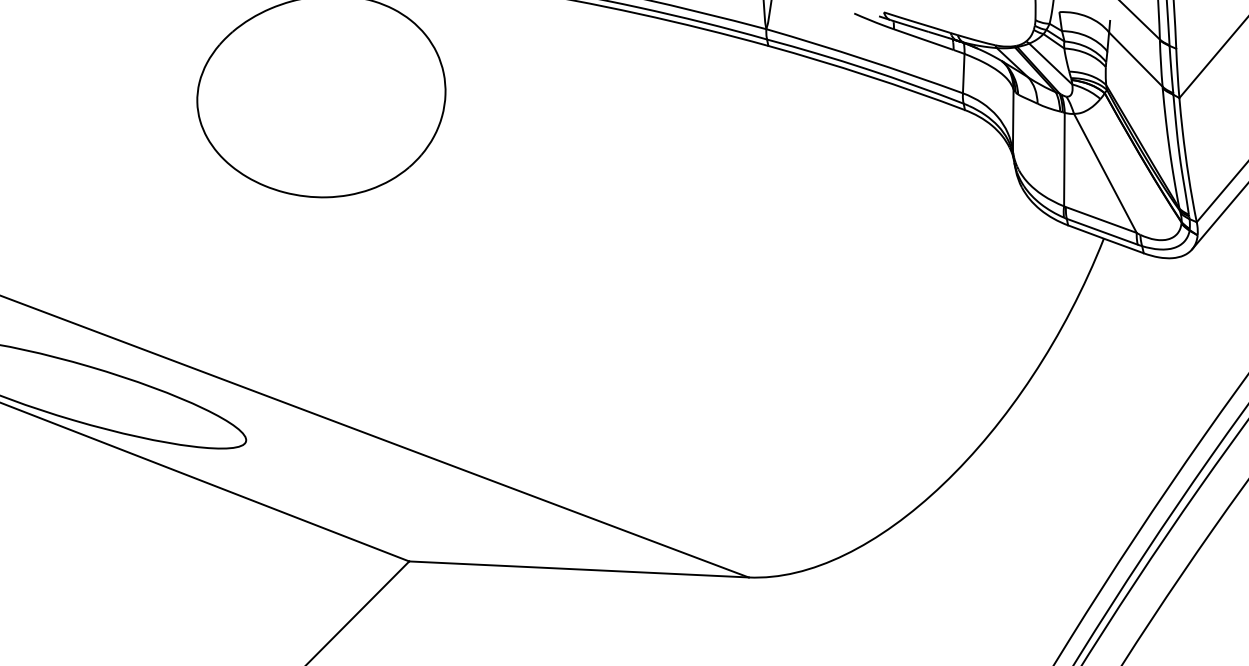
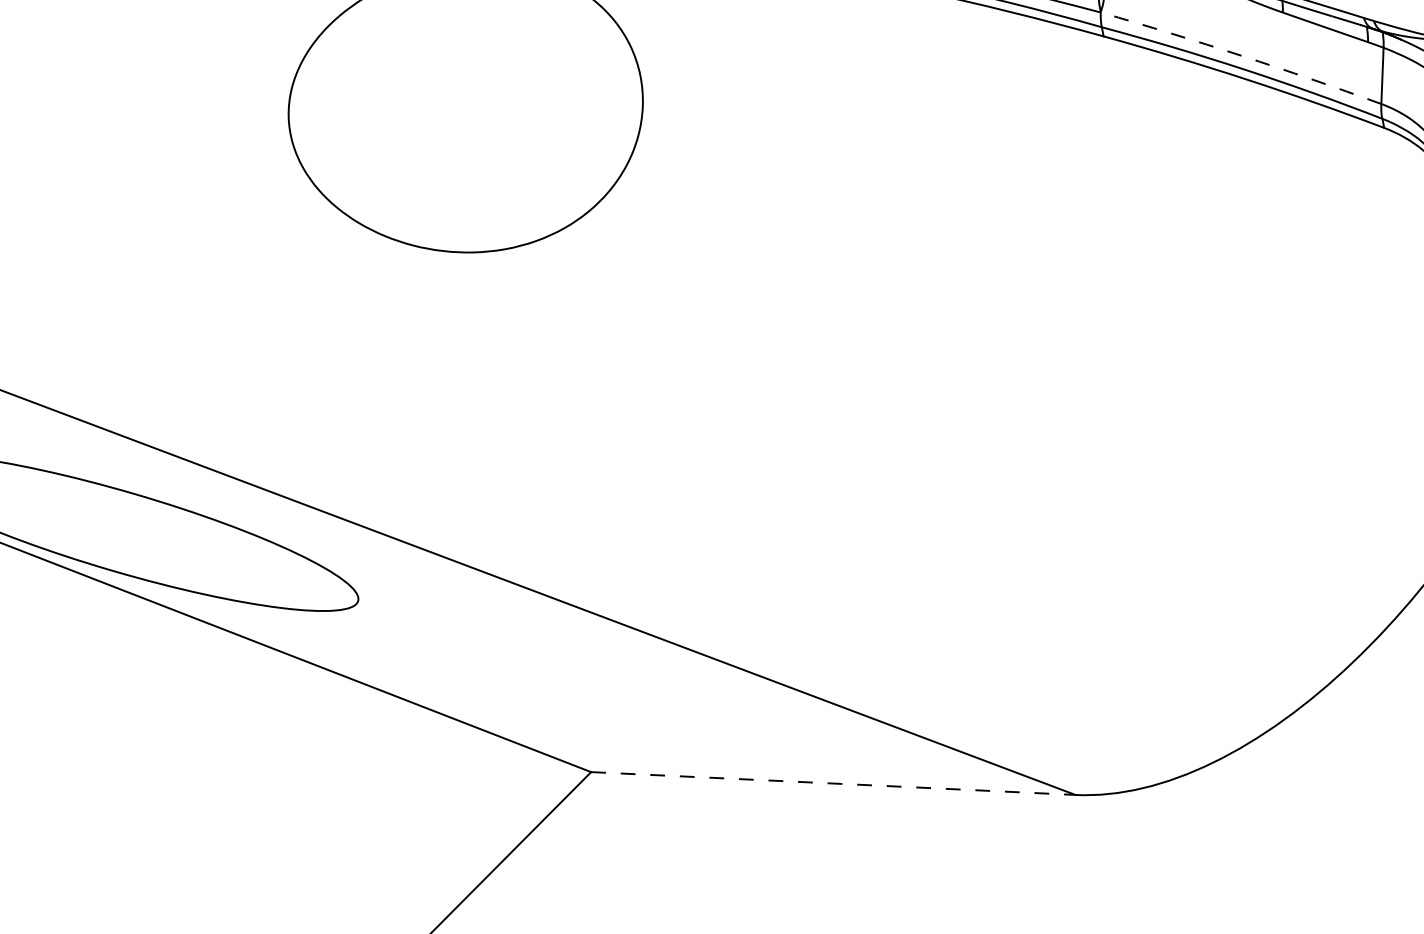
arc: (865, 59) -> (1242, 55), solid -> dashed
line: (578, 569) -> (832, 783), solid -> dashed

